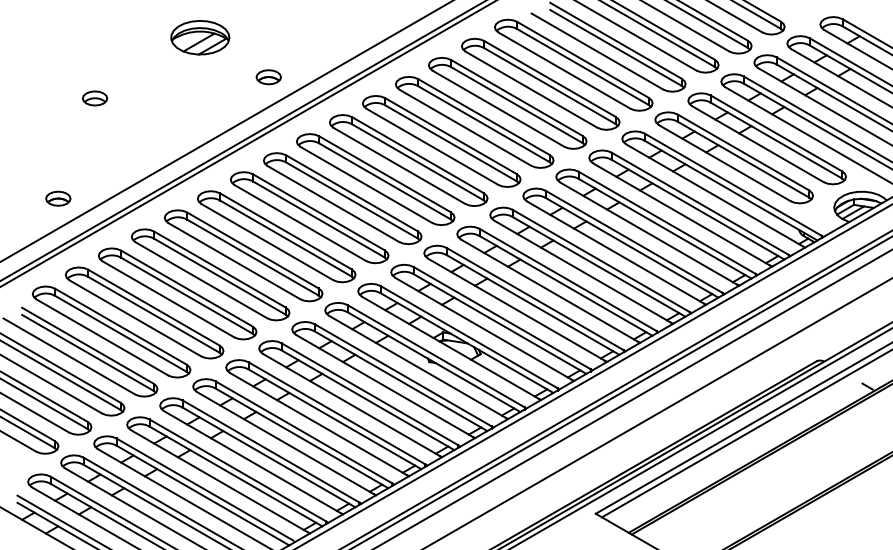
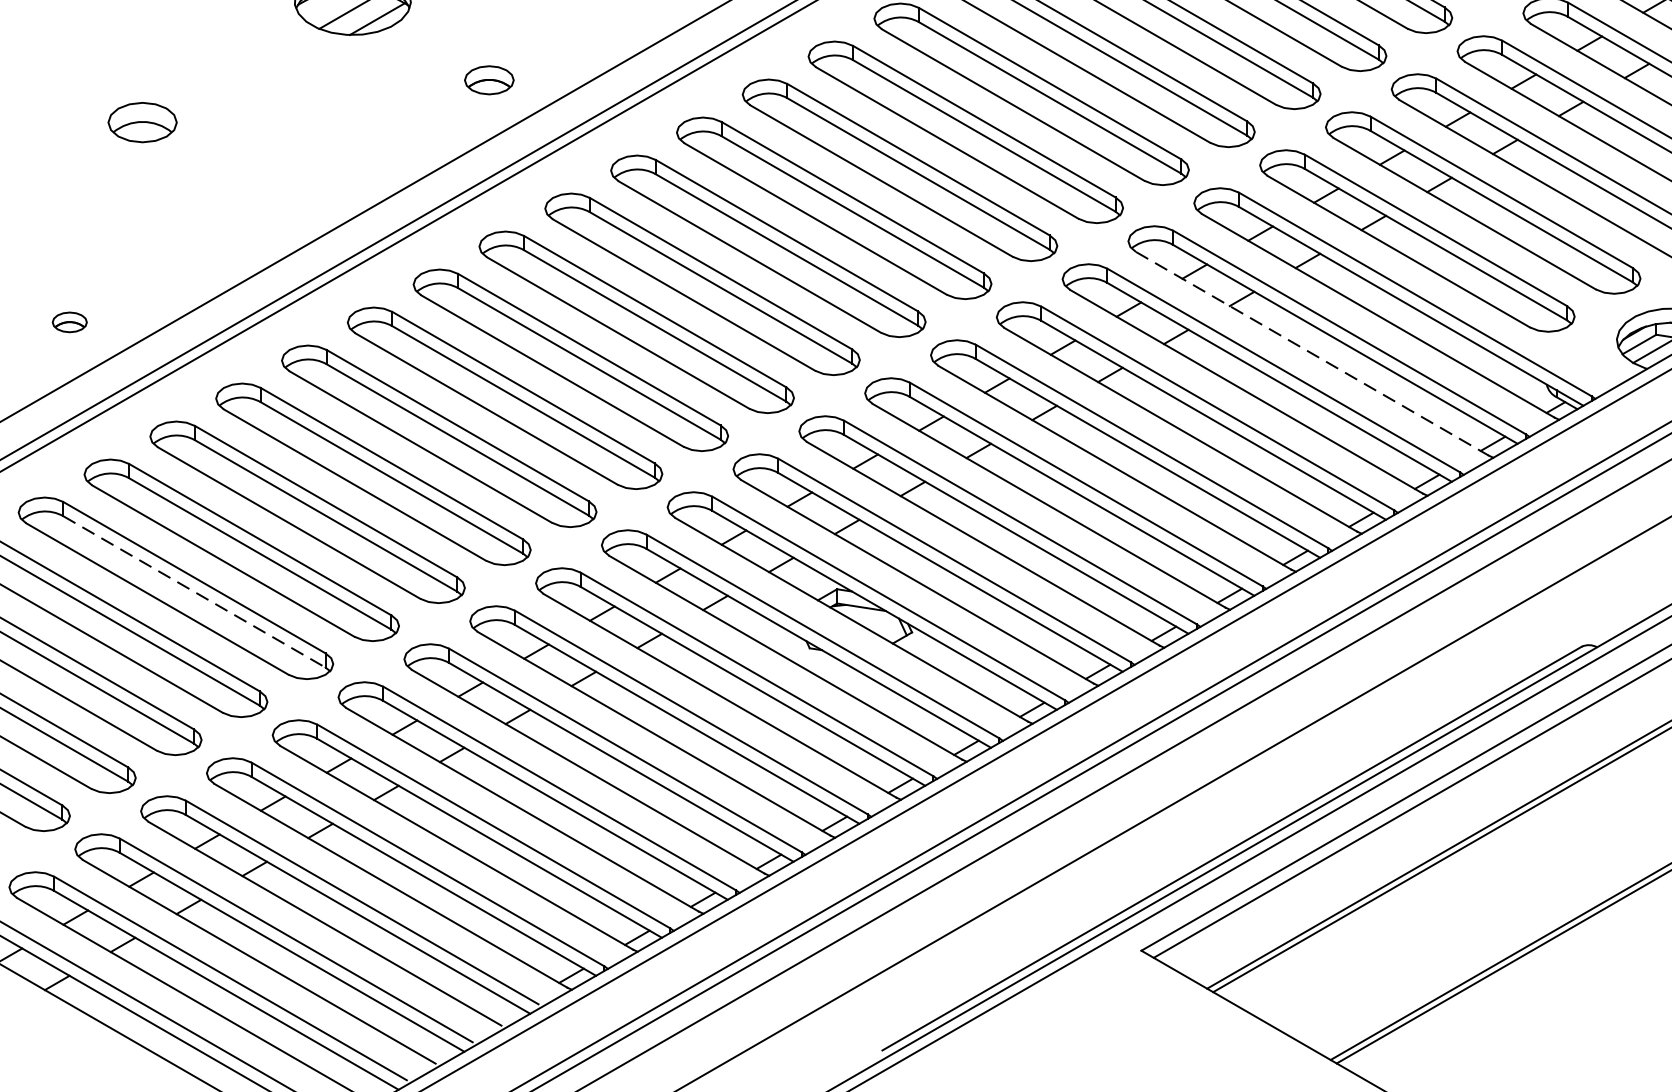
part: (95, 98) -> (143, 122), size x1.4
part: (58, 198) -> (70, 322), size x0.7
line: (681, 214) -> (1312, 353), solid -> dashed
line: (120, 333) -> (193, 591), solid -> dashed

